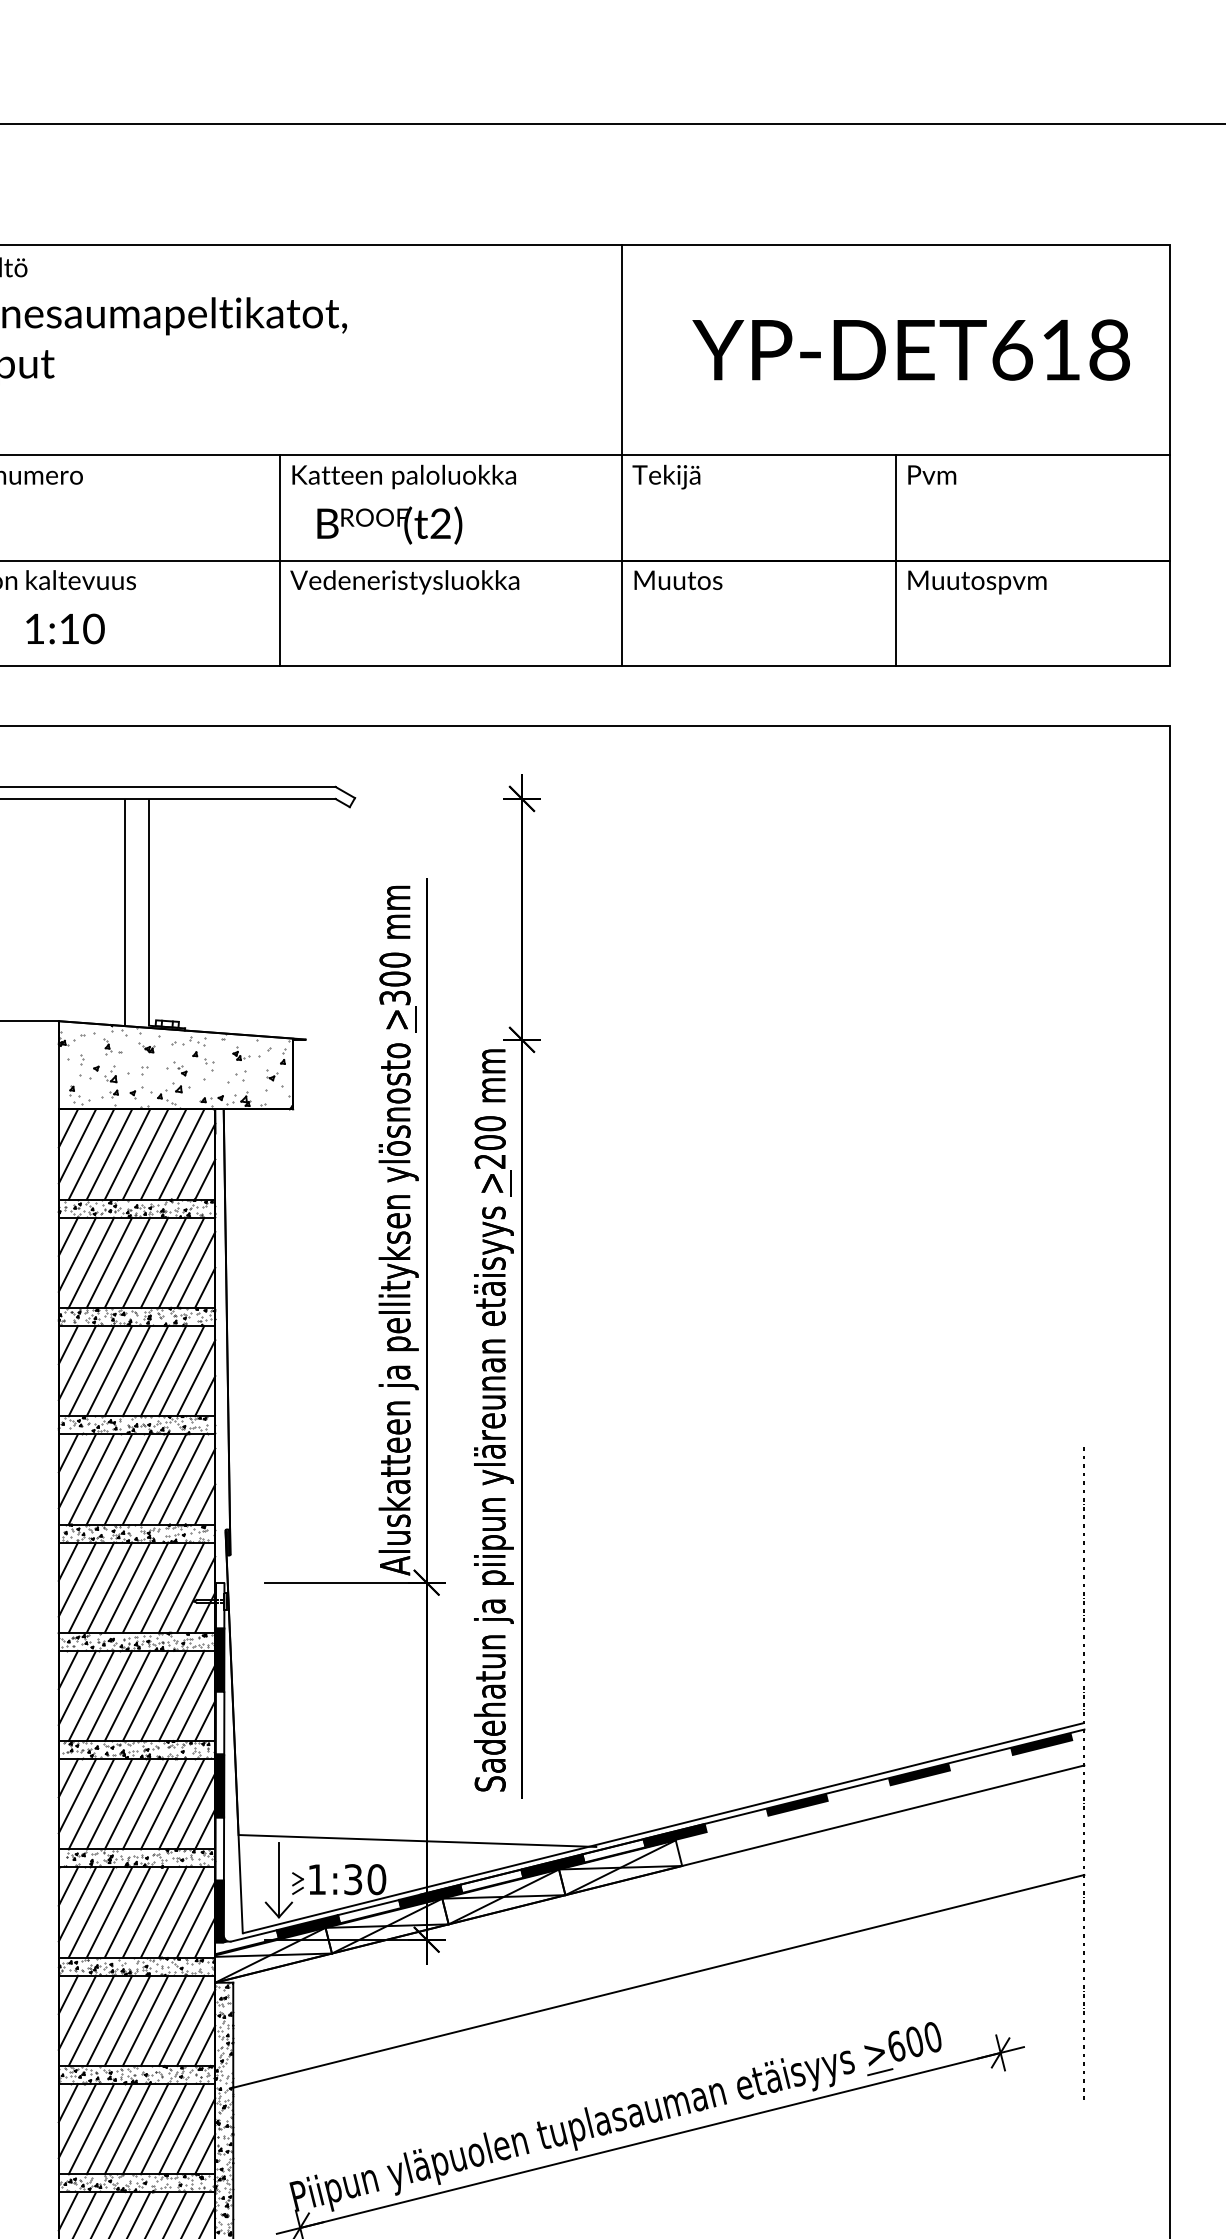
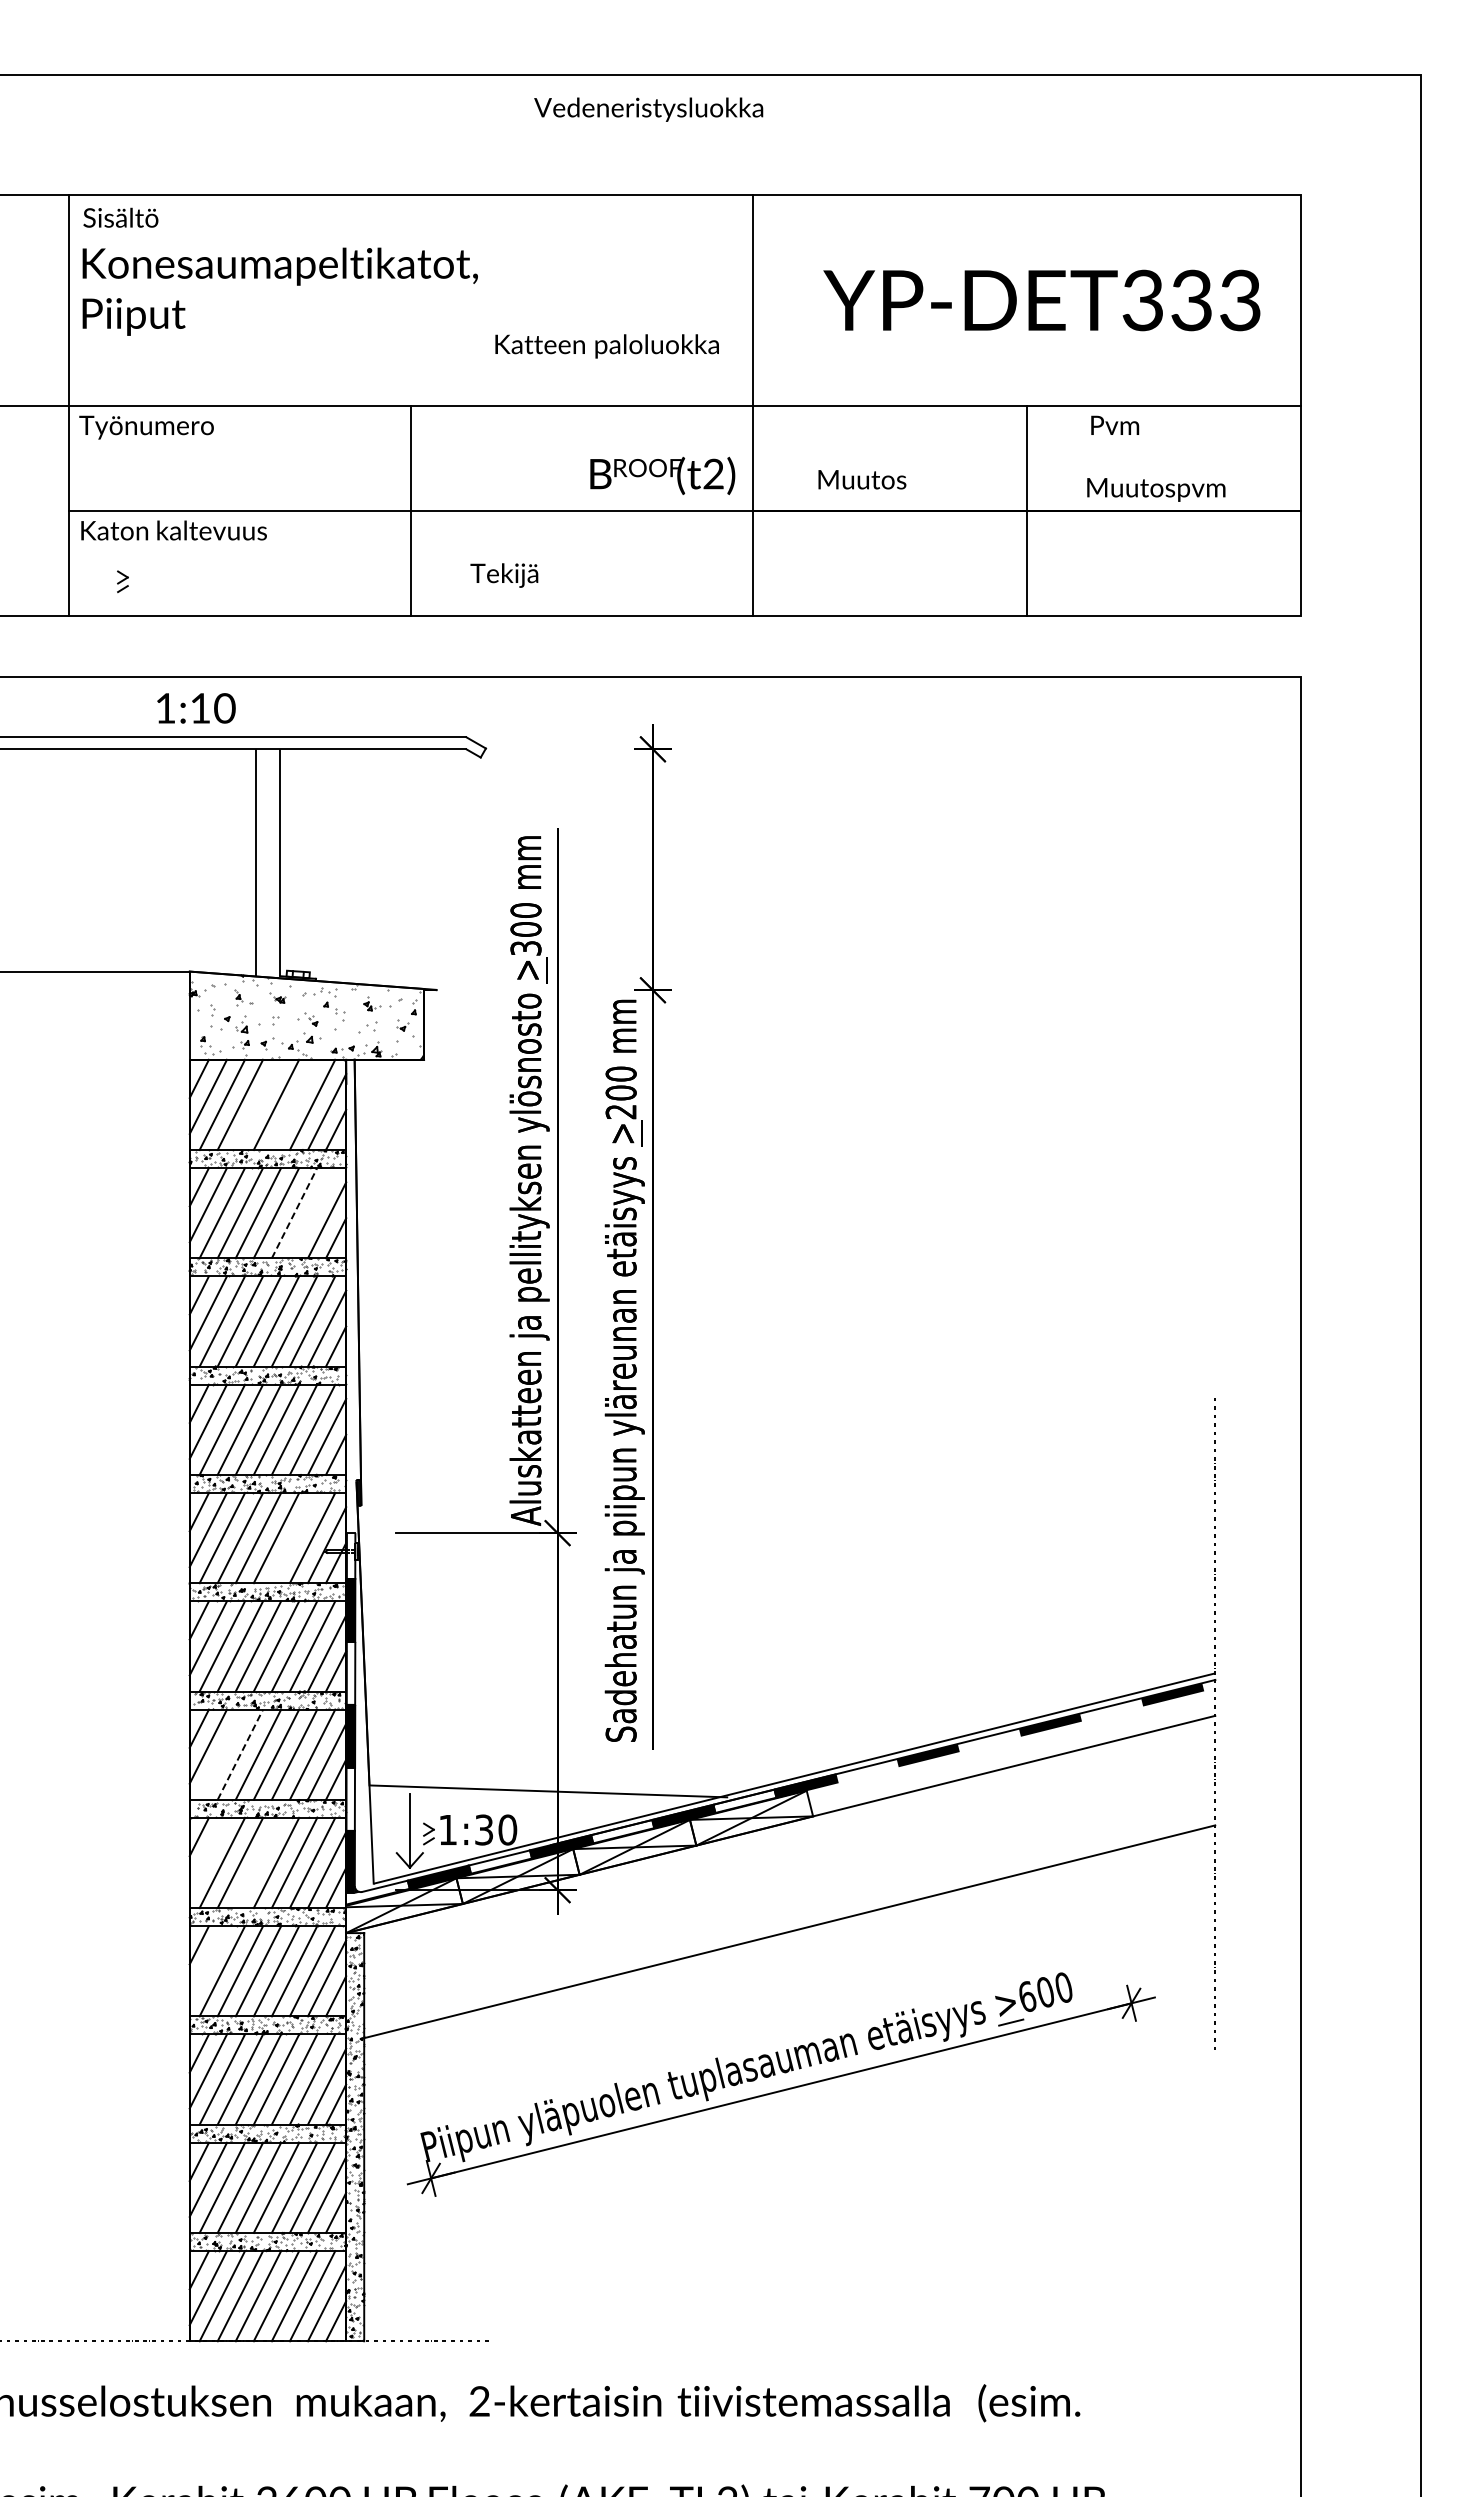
text: (1060, 350) -> (1191, 300), YP-DET618 -> YP-DET333
text: (932, 474) -> (1115, 424), moved
text: (403, 477) -> (606, 346), moved
text: (666, 477) -> (504, 575), moved
text: (389, 525) -> (662, 475), moved
text: (678, 580) -> (862, 479), moved
text: (404, 582) -> (648, 109), moved
text: (977, 582) -> (1156, 489), moved
text: (65, 629) -> (196, 708), moved
line: (127, 1154) -> (258, 1104), removed
line: (163, 1154) -> (294, 1104), removed
line: (163, 1263) -> (294, 1213), solid -> dashed
line: (181, 1263) -> (312, 1213), removed
line: (163, 1587) -> (294, 1537), removed
line: (91, 1804) -> (222, 1754), removed
line: (109, 1804) -> (240, 1754), solid -> dashed
line: (77, 1904) -> (208, 1854), removed
line: (127, 1912) -> (258, 1862), removed
line: (77, 2013) -> (208, 1963), removed

